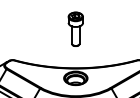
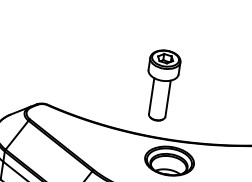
part: (75, 28) -> (161, 83), moved

